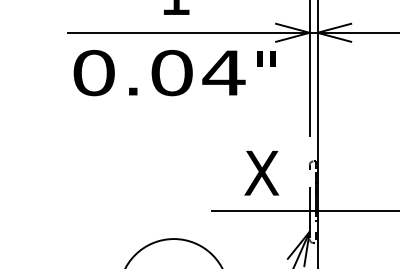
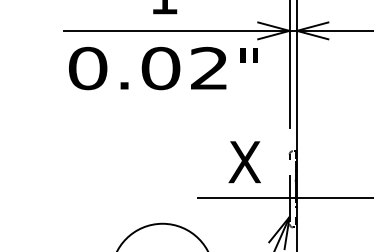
text: (224, 71) -> (209, 67), 0.04 -> 0.02

